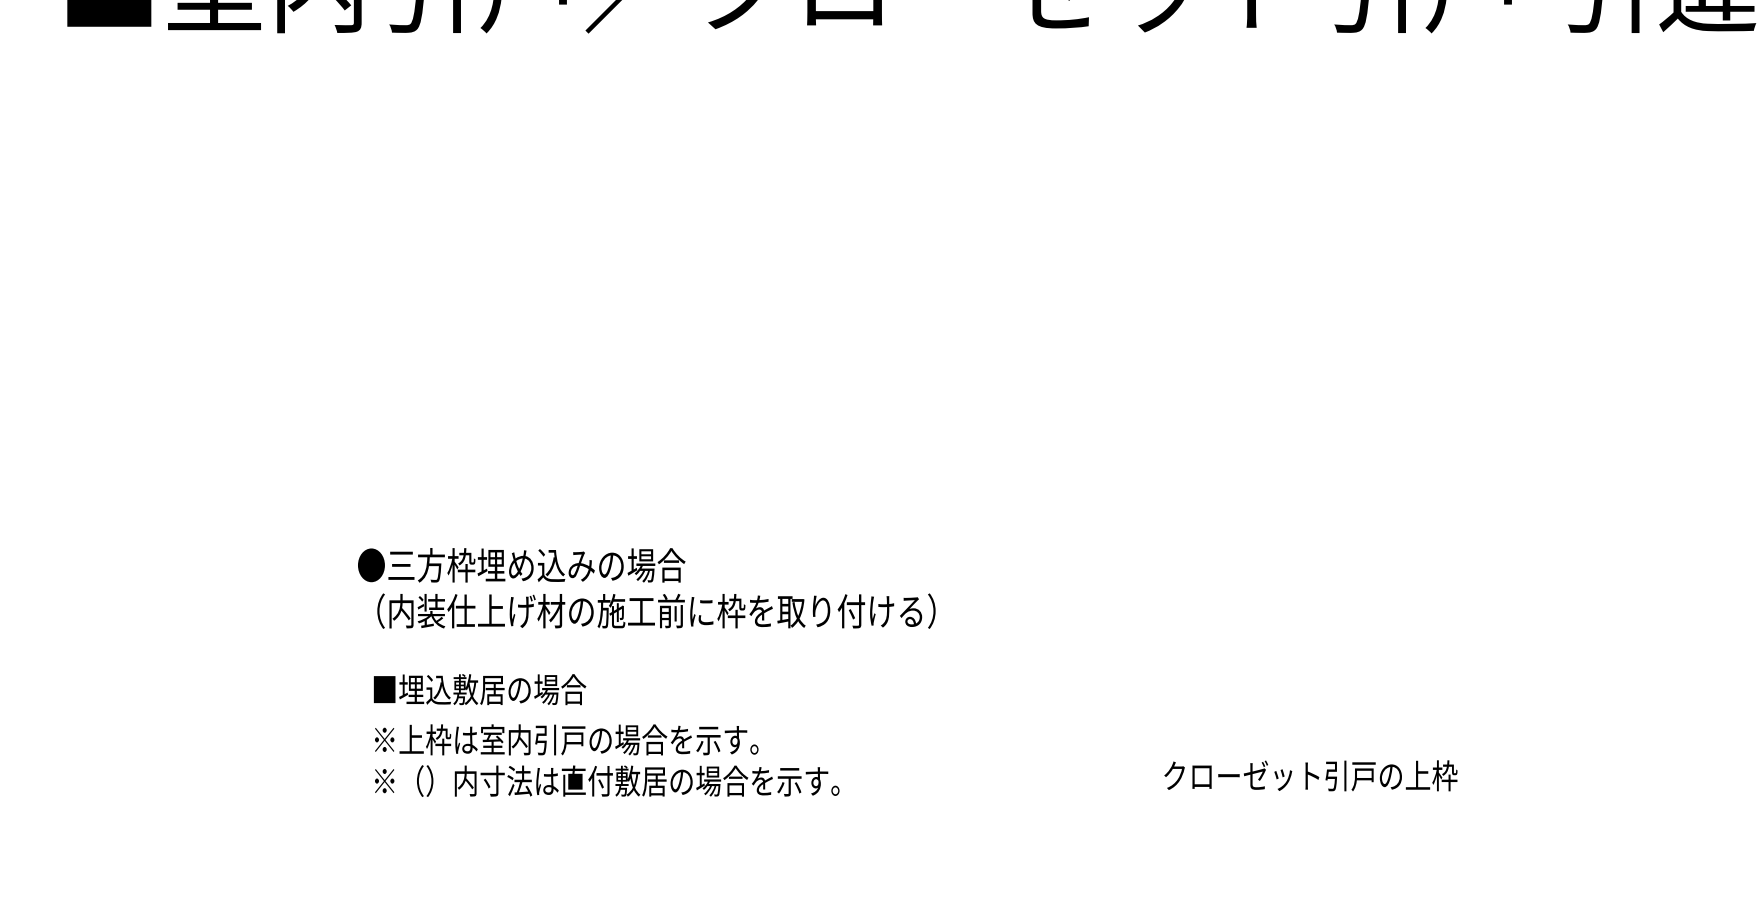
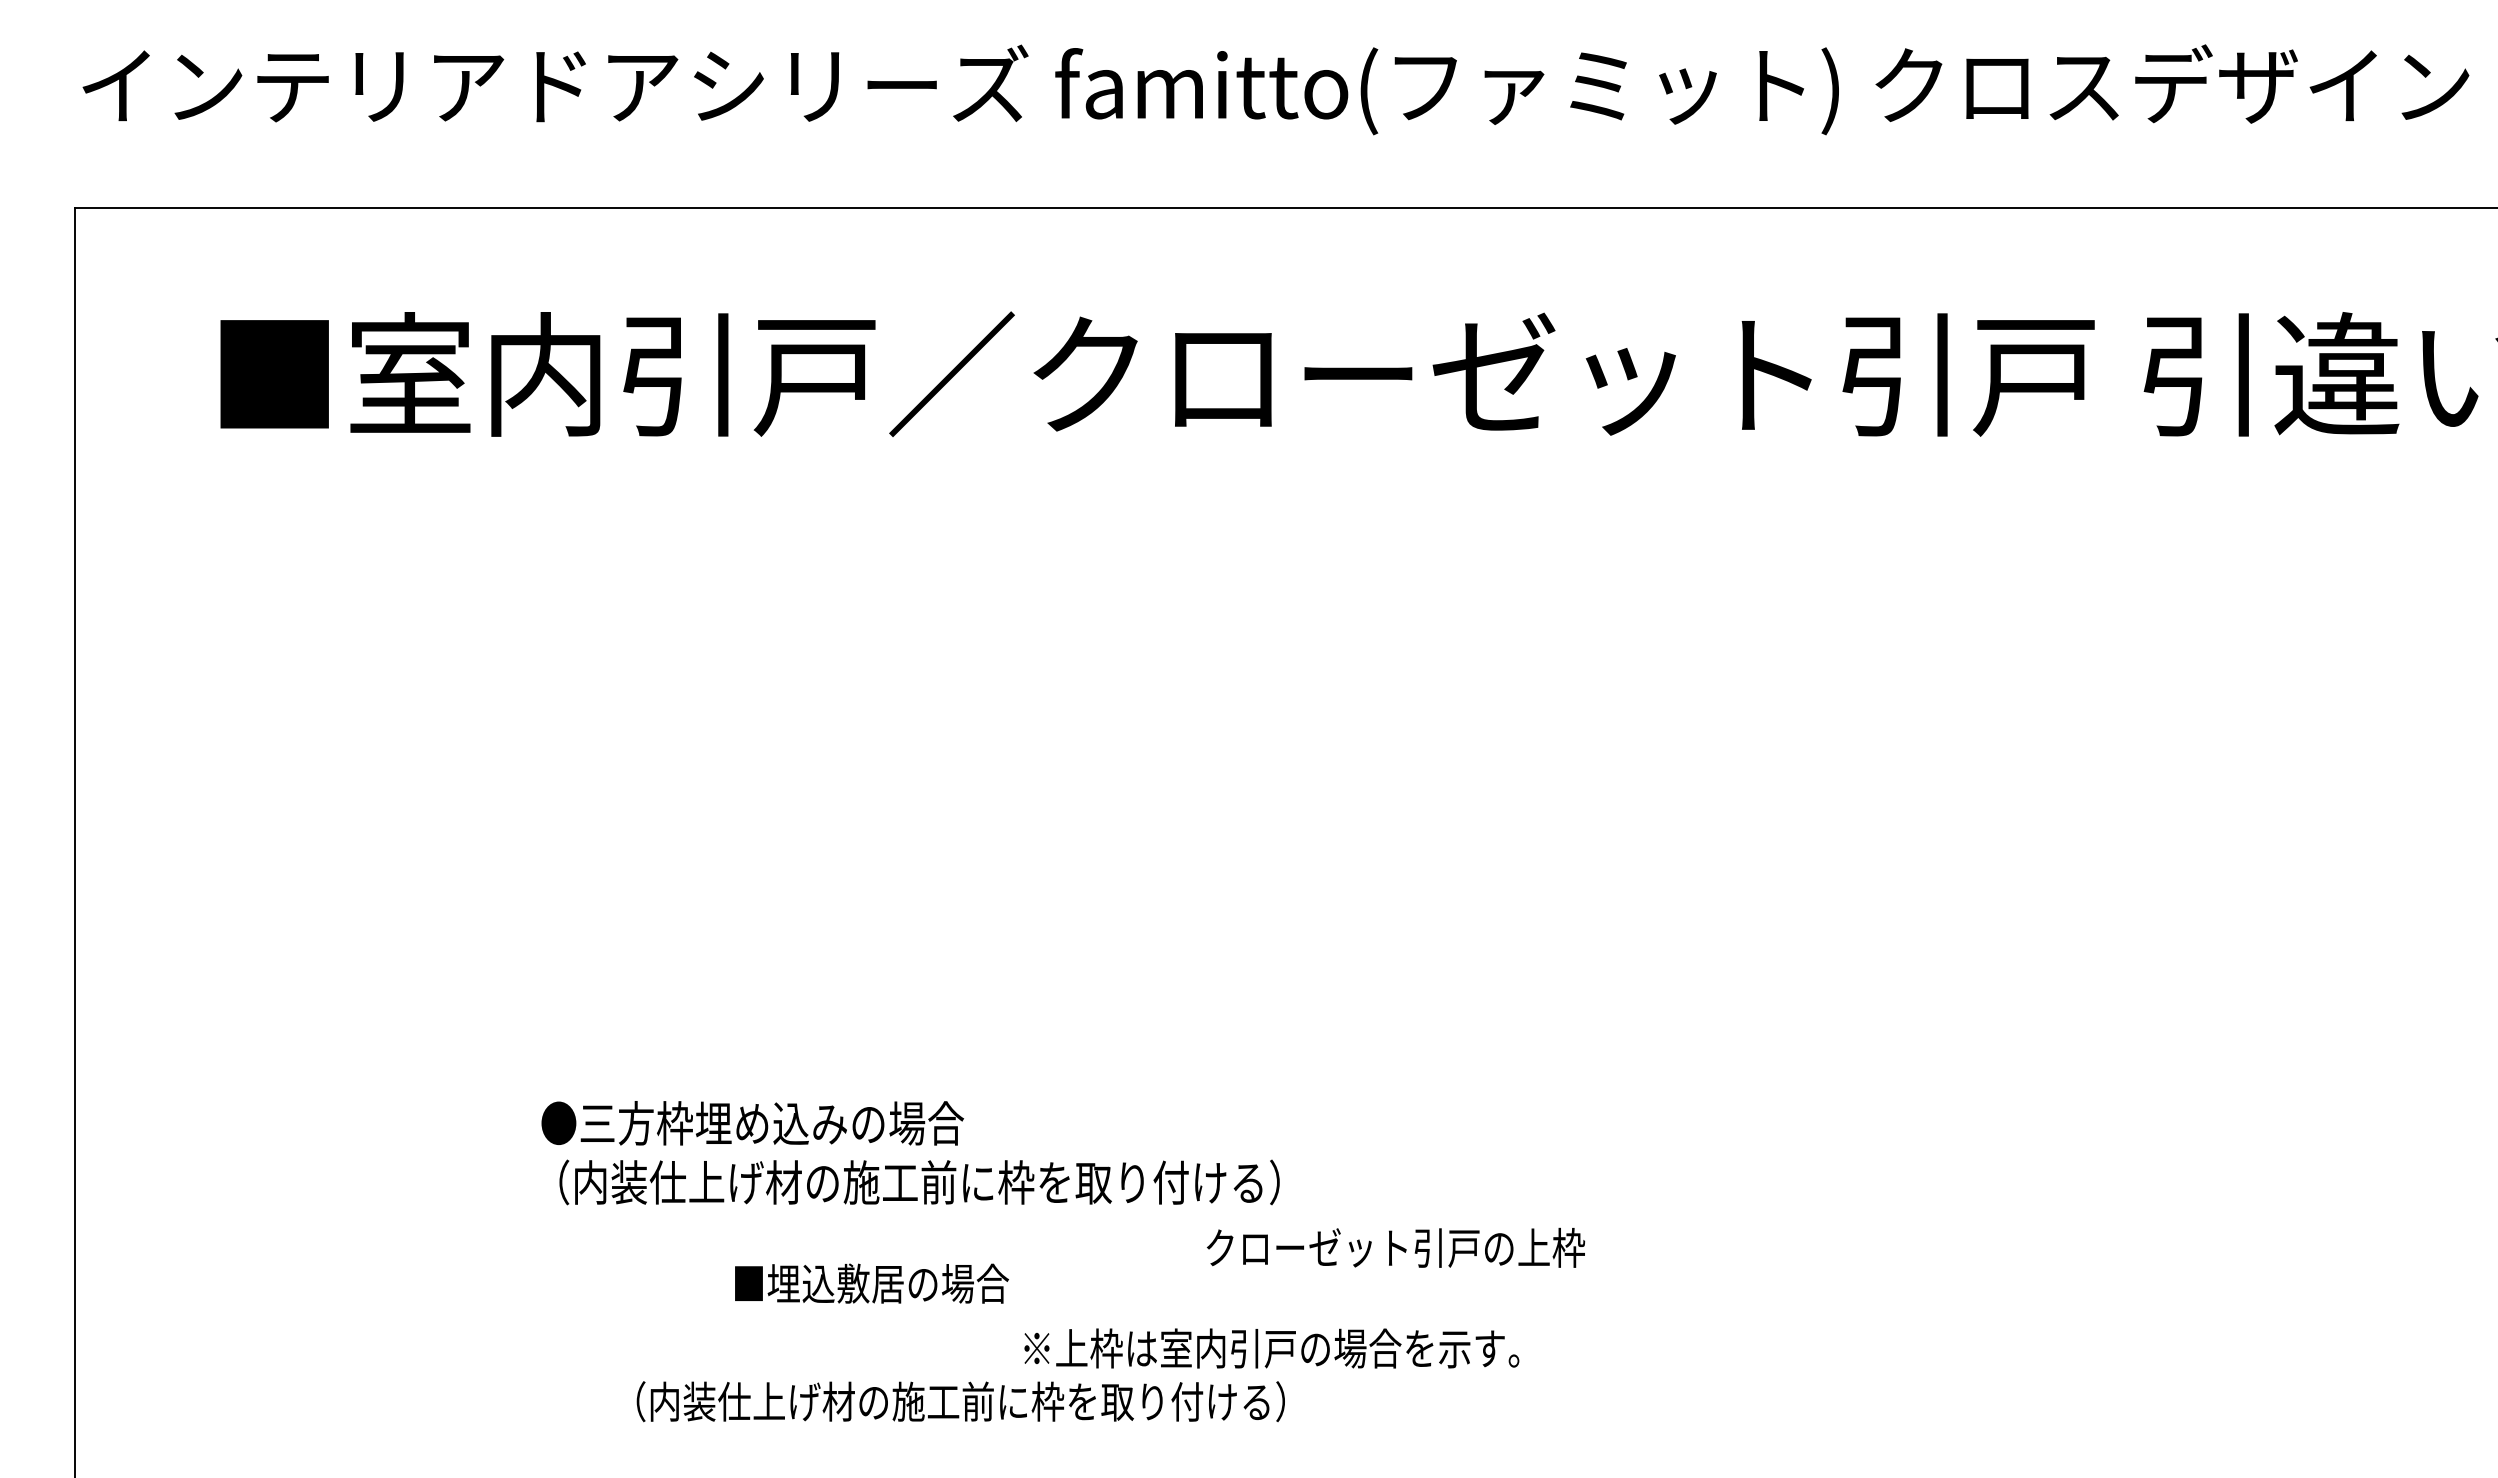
text: (521, 565) -> (752, 1123), moved
text: (656, 611) -> (919, 1182), moved
text: (479, 689) -> (871, 1283), moved
text: (566, 739) -> (1271, 1348), moved
text: (1311, 775) -> (1396, 1247), moved
text: (633, 780) -> (950, 1401), ※（）内寸法は直付敷居の場合を示す。 -> （内装仕上げ材の施工前に枠を取り付ける）

